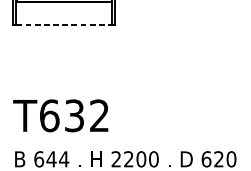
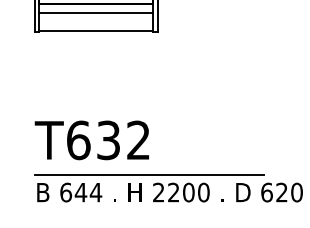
line: (63, 9) -> (95, 12), added
line: (64, 25) -> (96, 31), dashed -> solid
line: (108, 144) -> (149, 174), added

